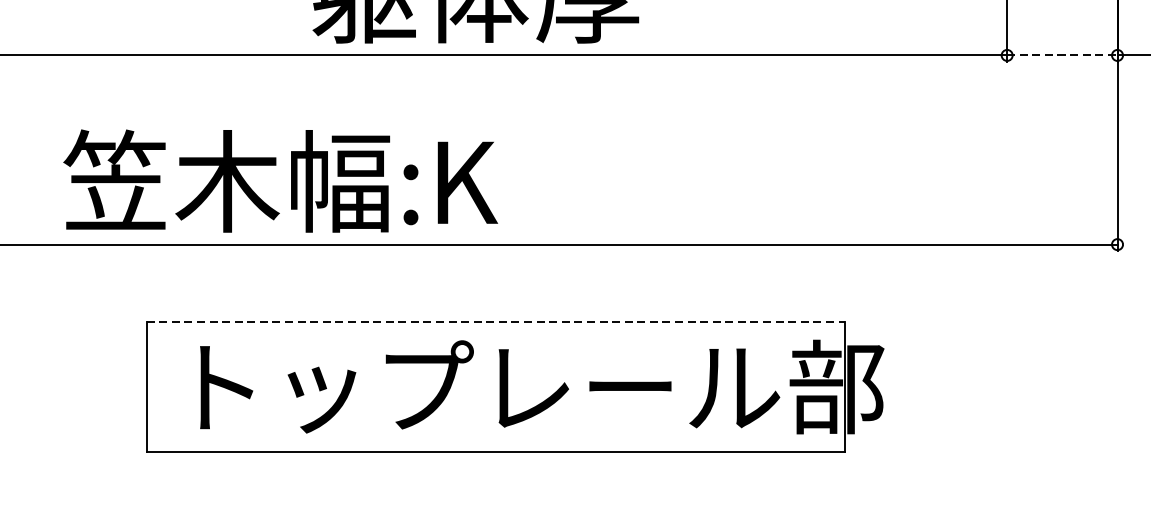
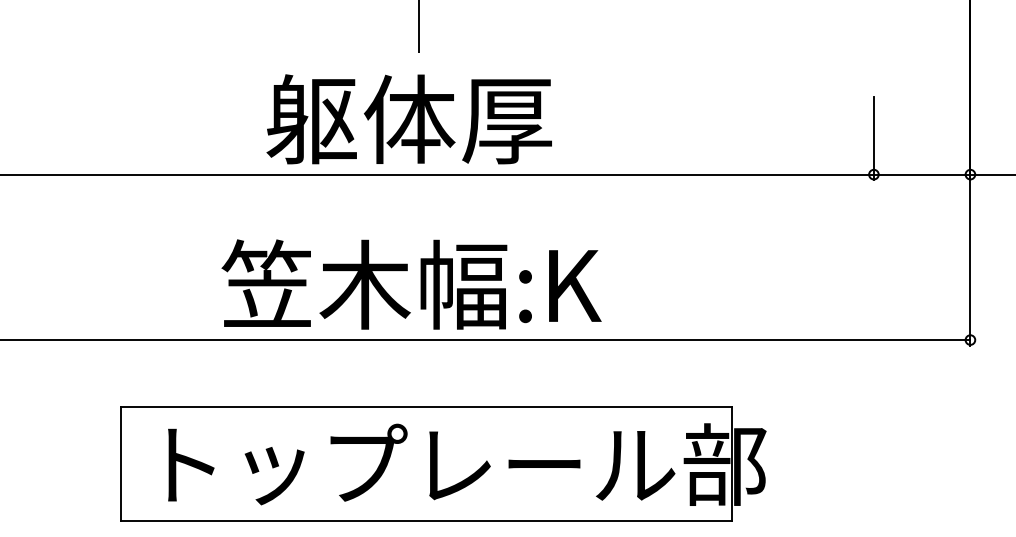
line: (1062, 55) -> (922, 174), dashed -> solid
text: (280, 181) -> (411, 284), moved
line: (496, 321) -> (427, 407), dashed -> solid

